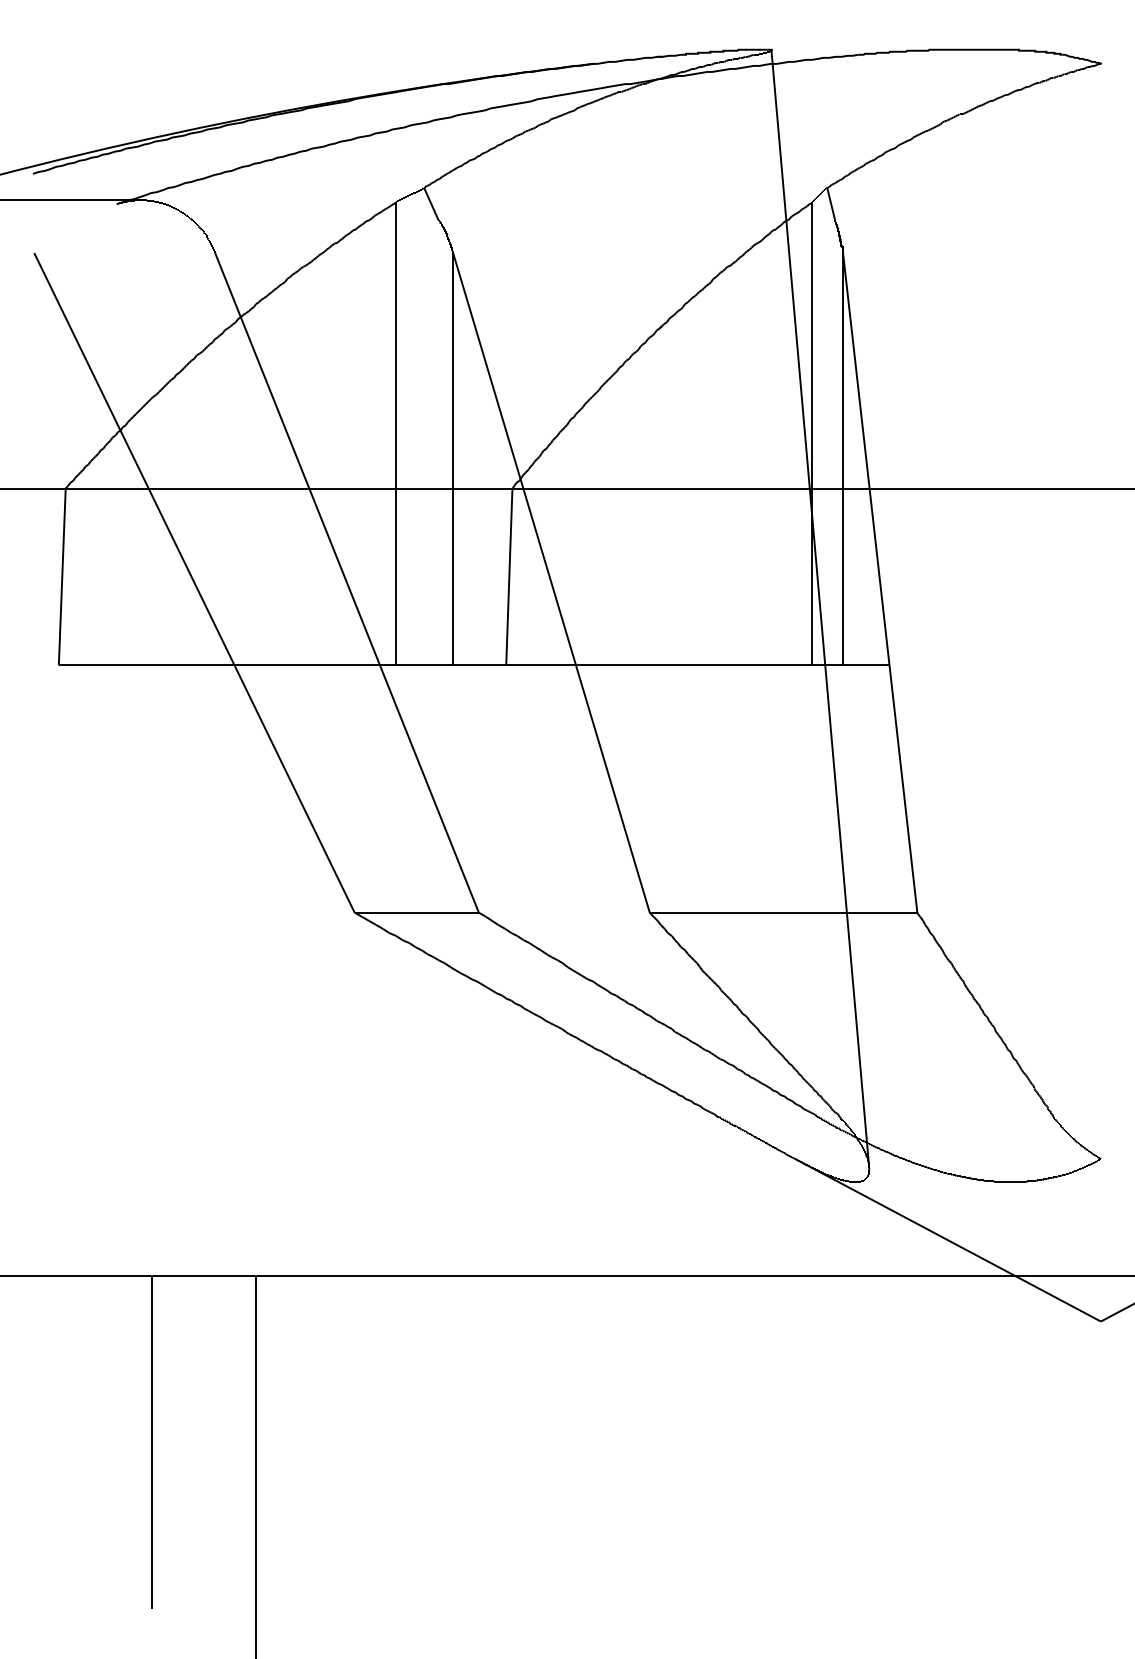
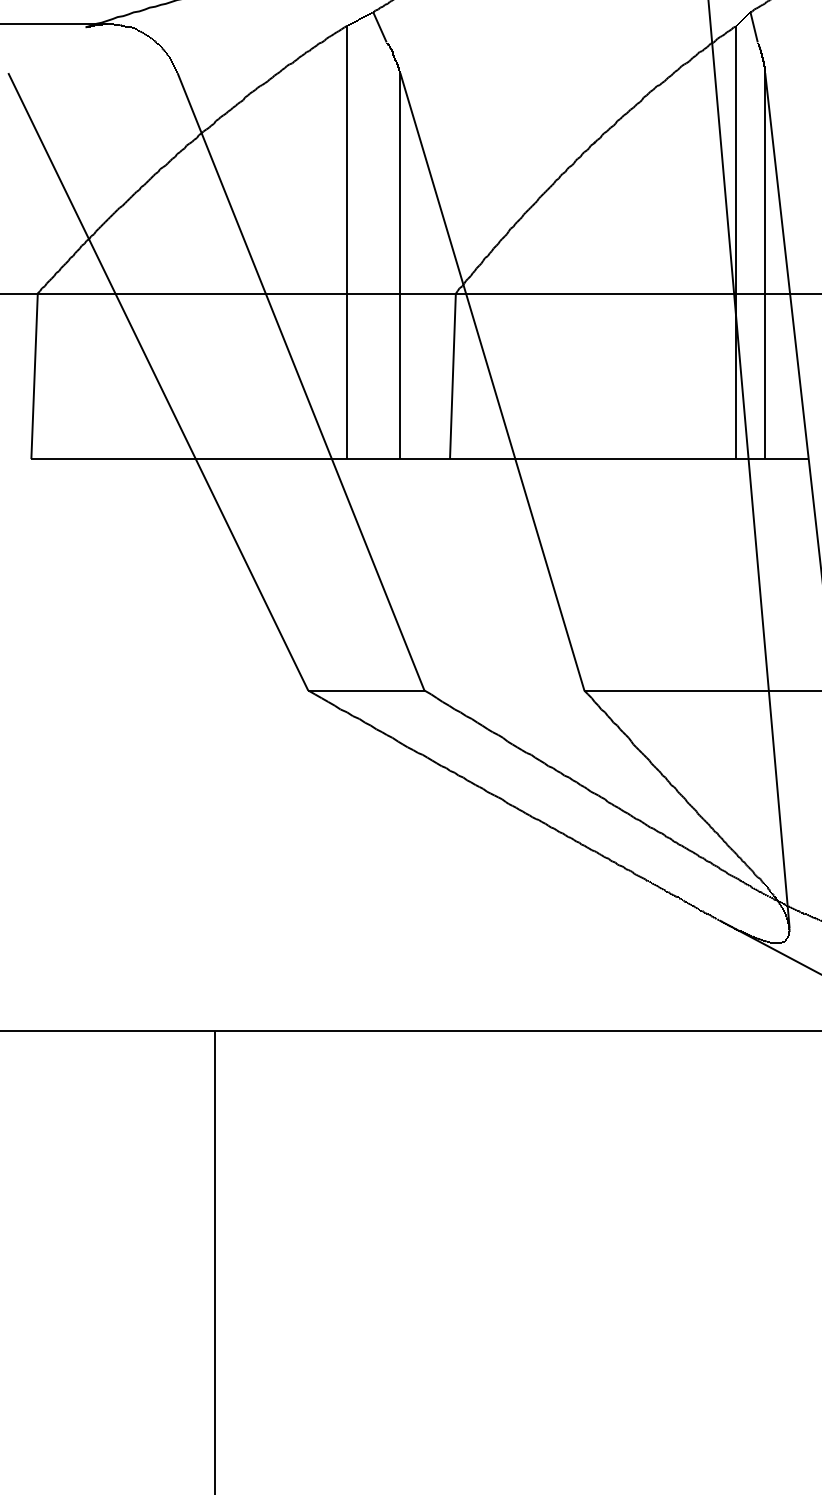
line: (152, 1442) -> (119, 1186), removed

